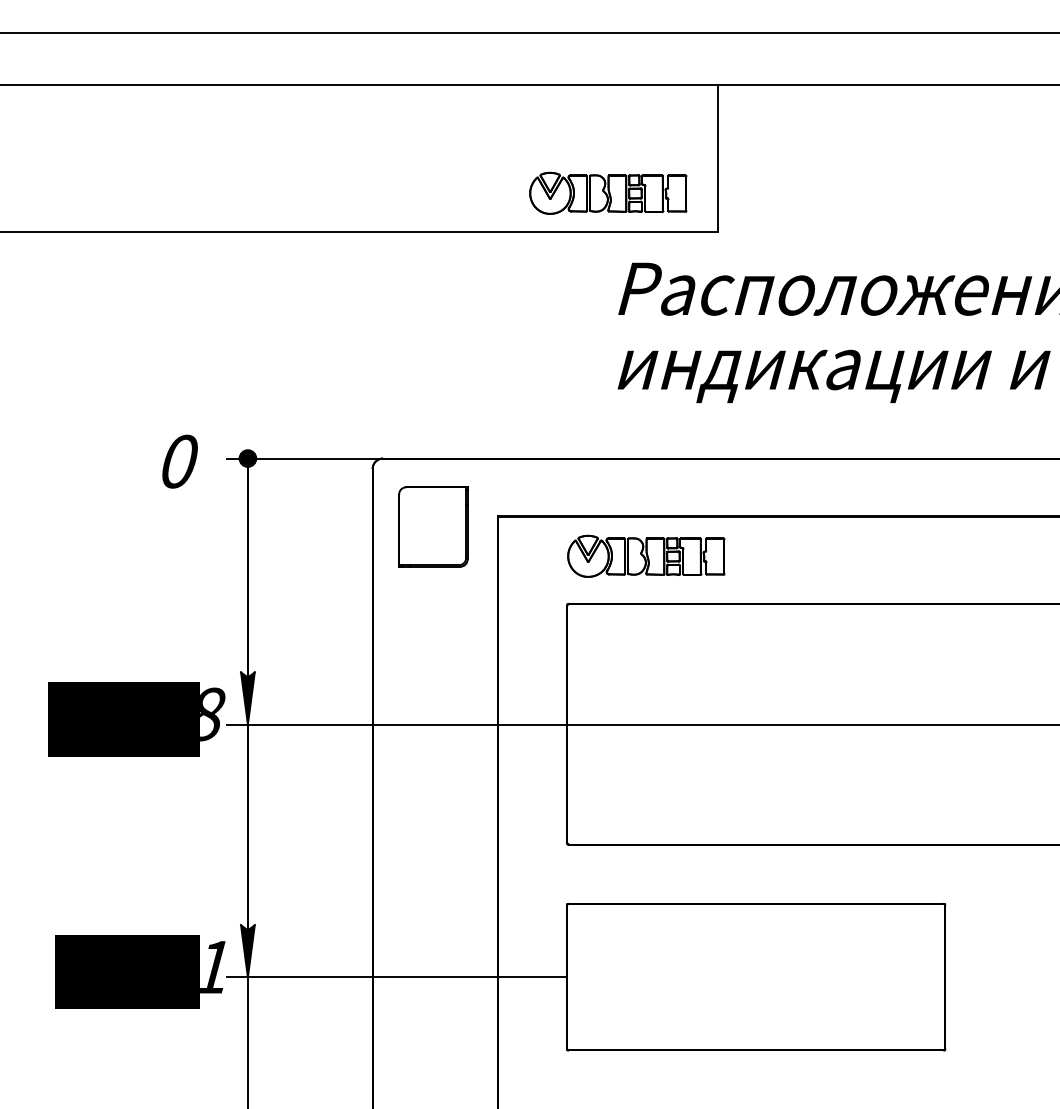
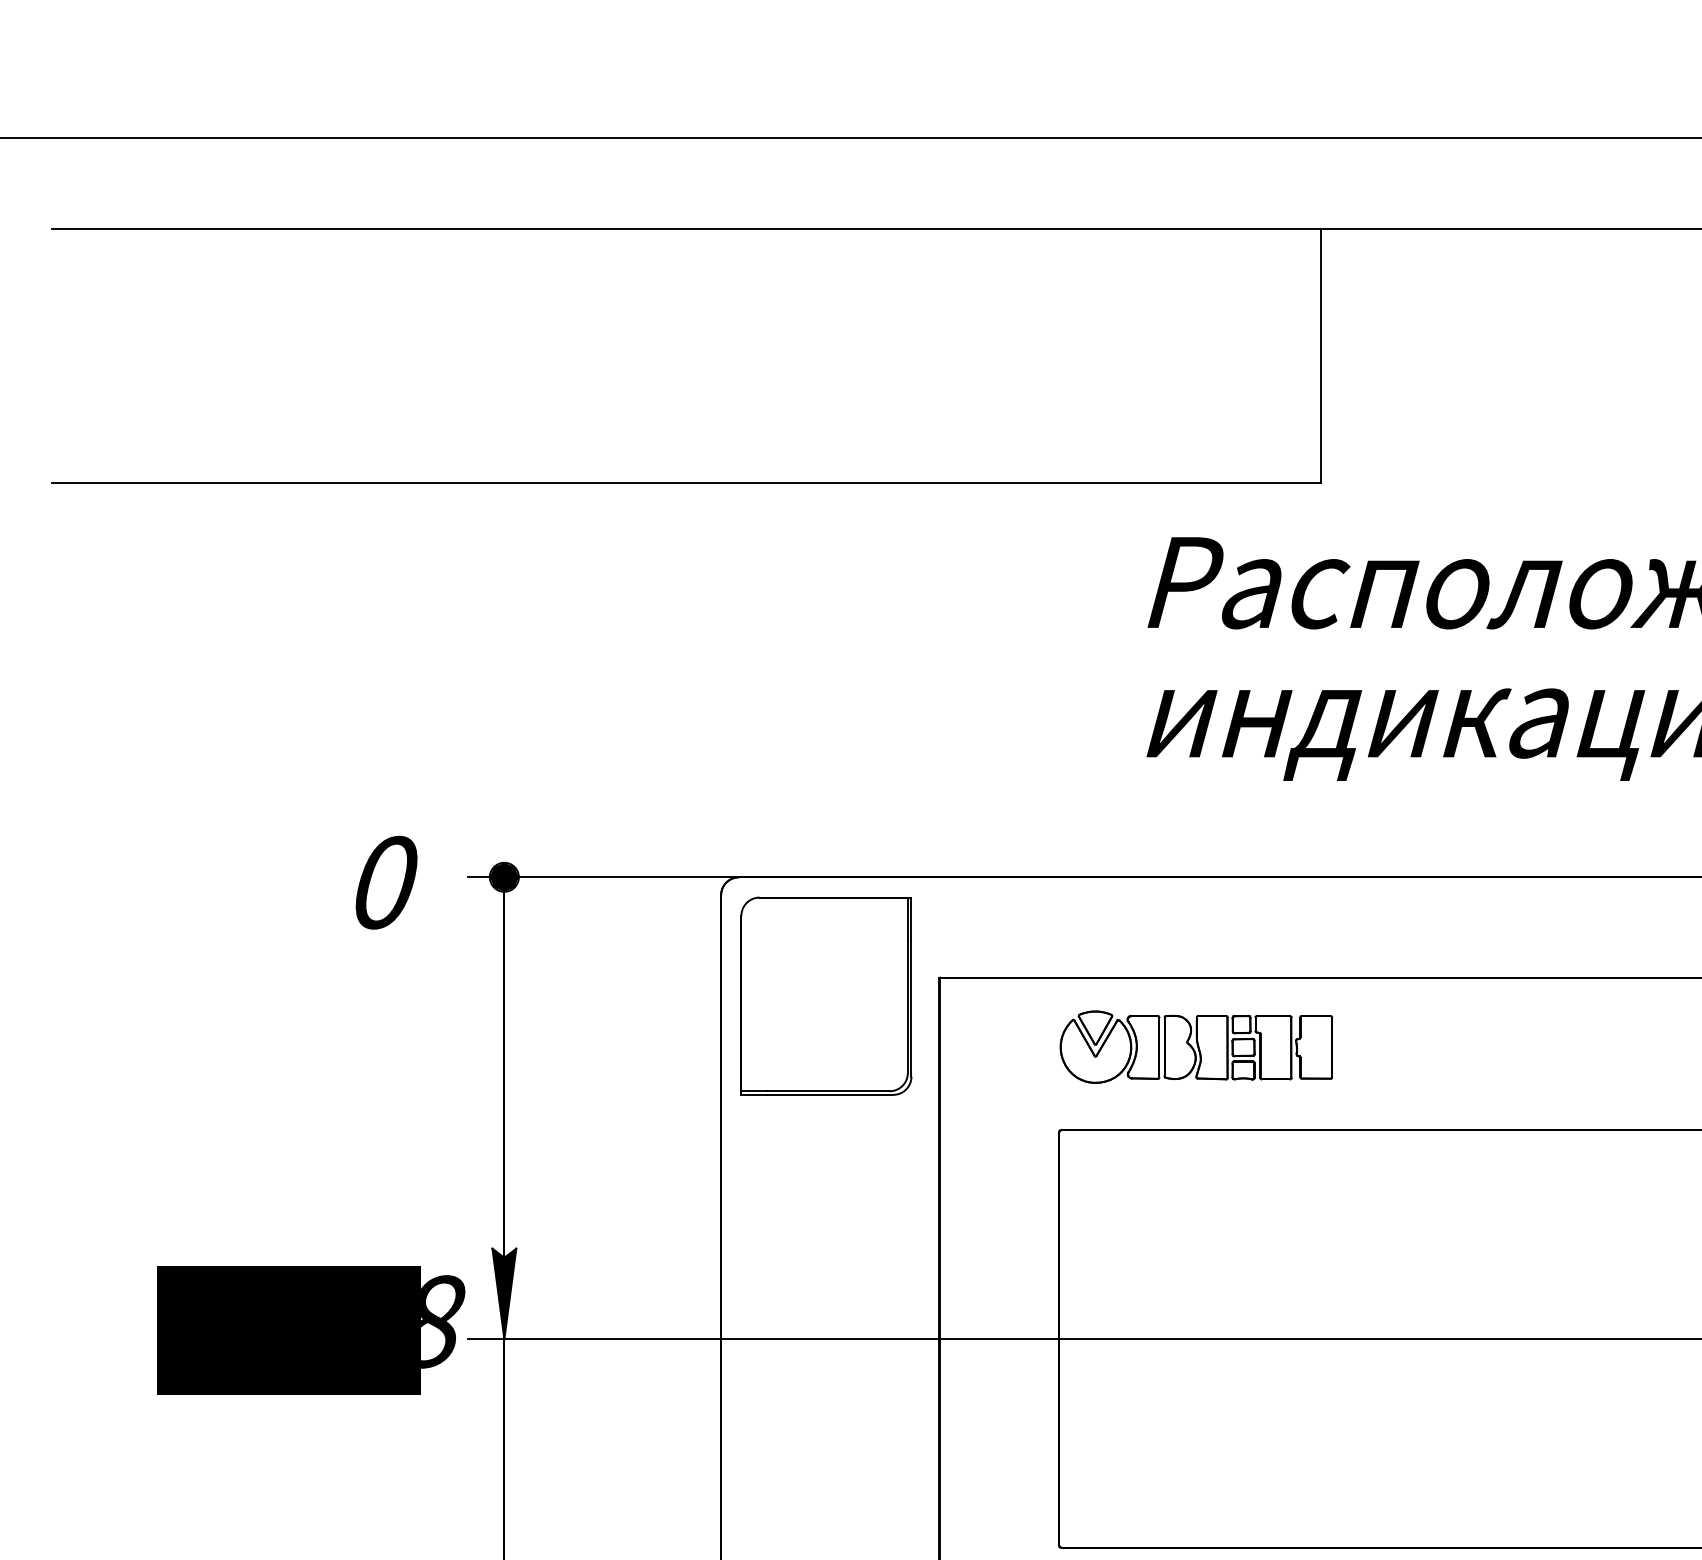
part: (608, 192) -> (1130, 415), removed
part: (433, 526) -> (826, 995), size x1.43

